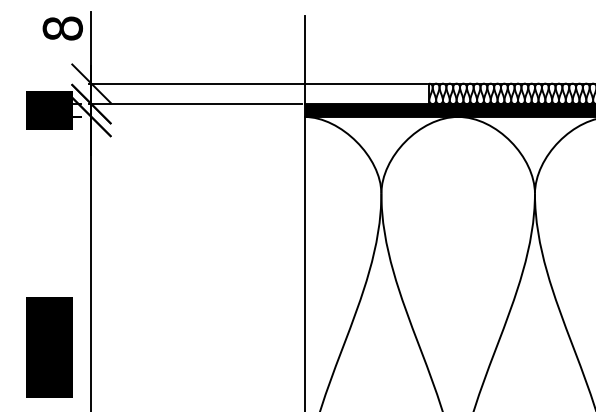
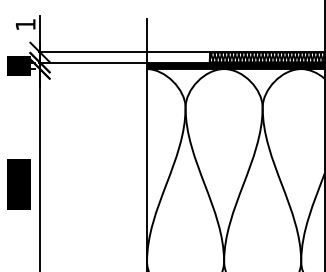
text: (62, 28) -> (25, 24), 8 -> 1

